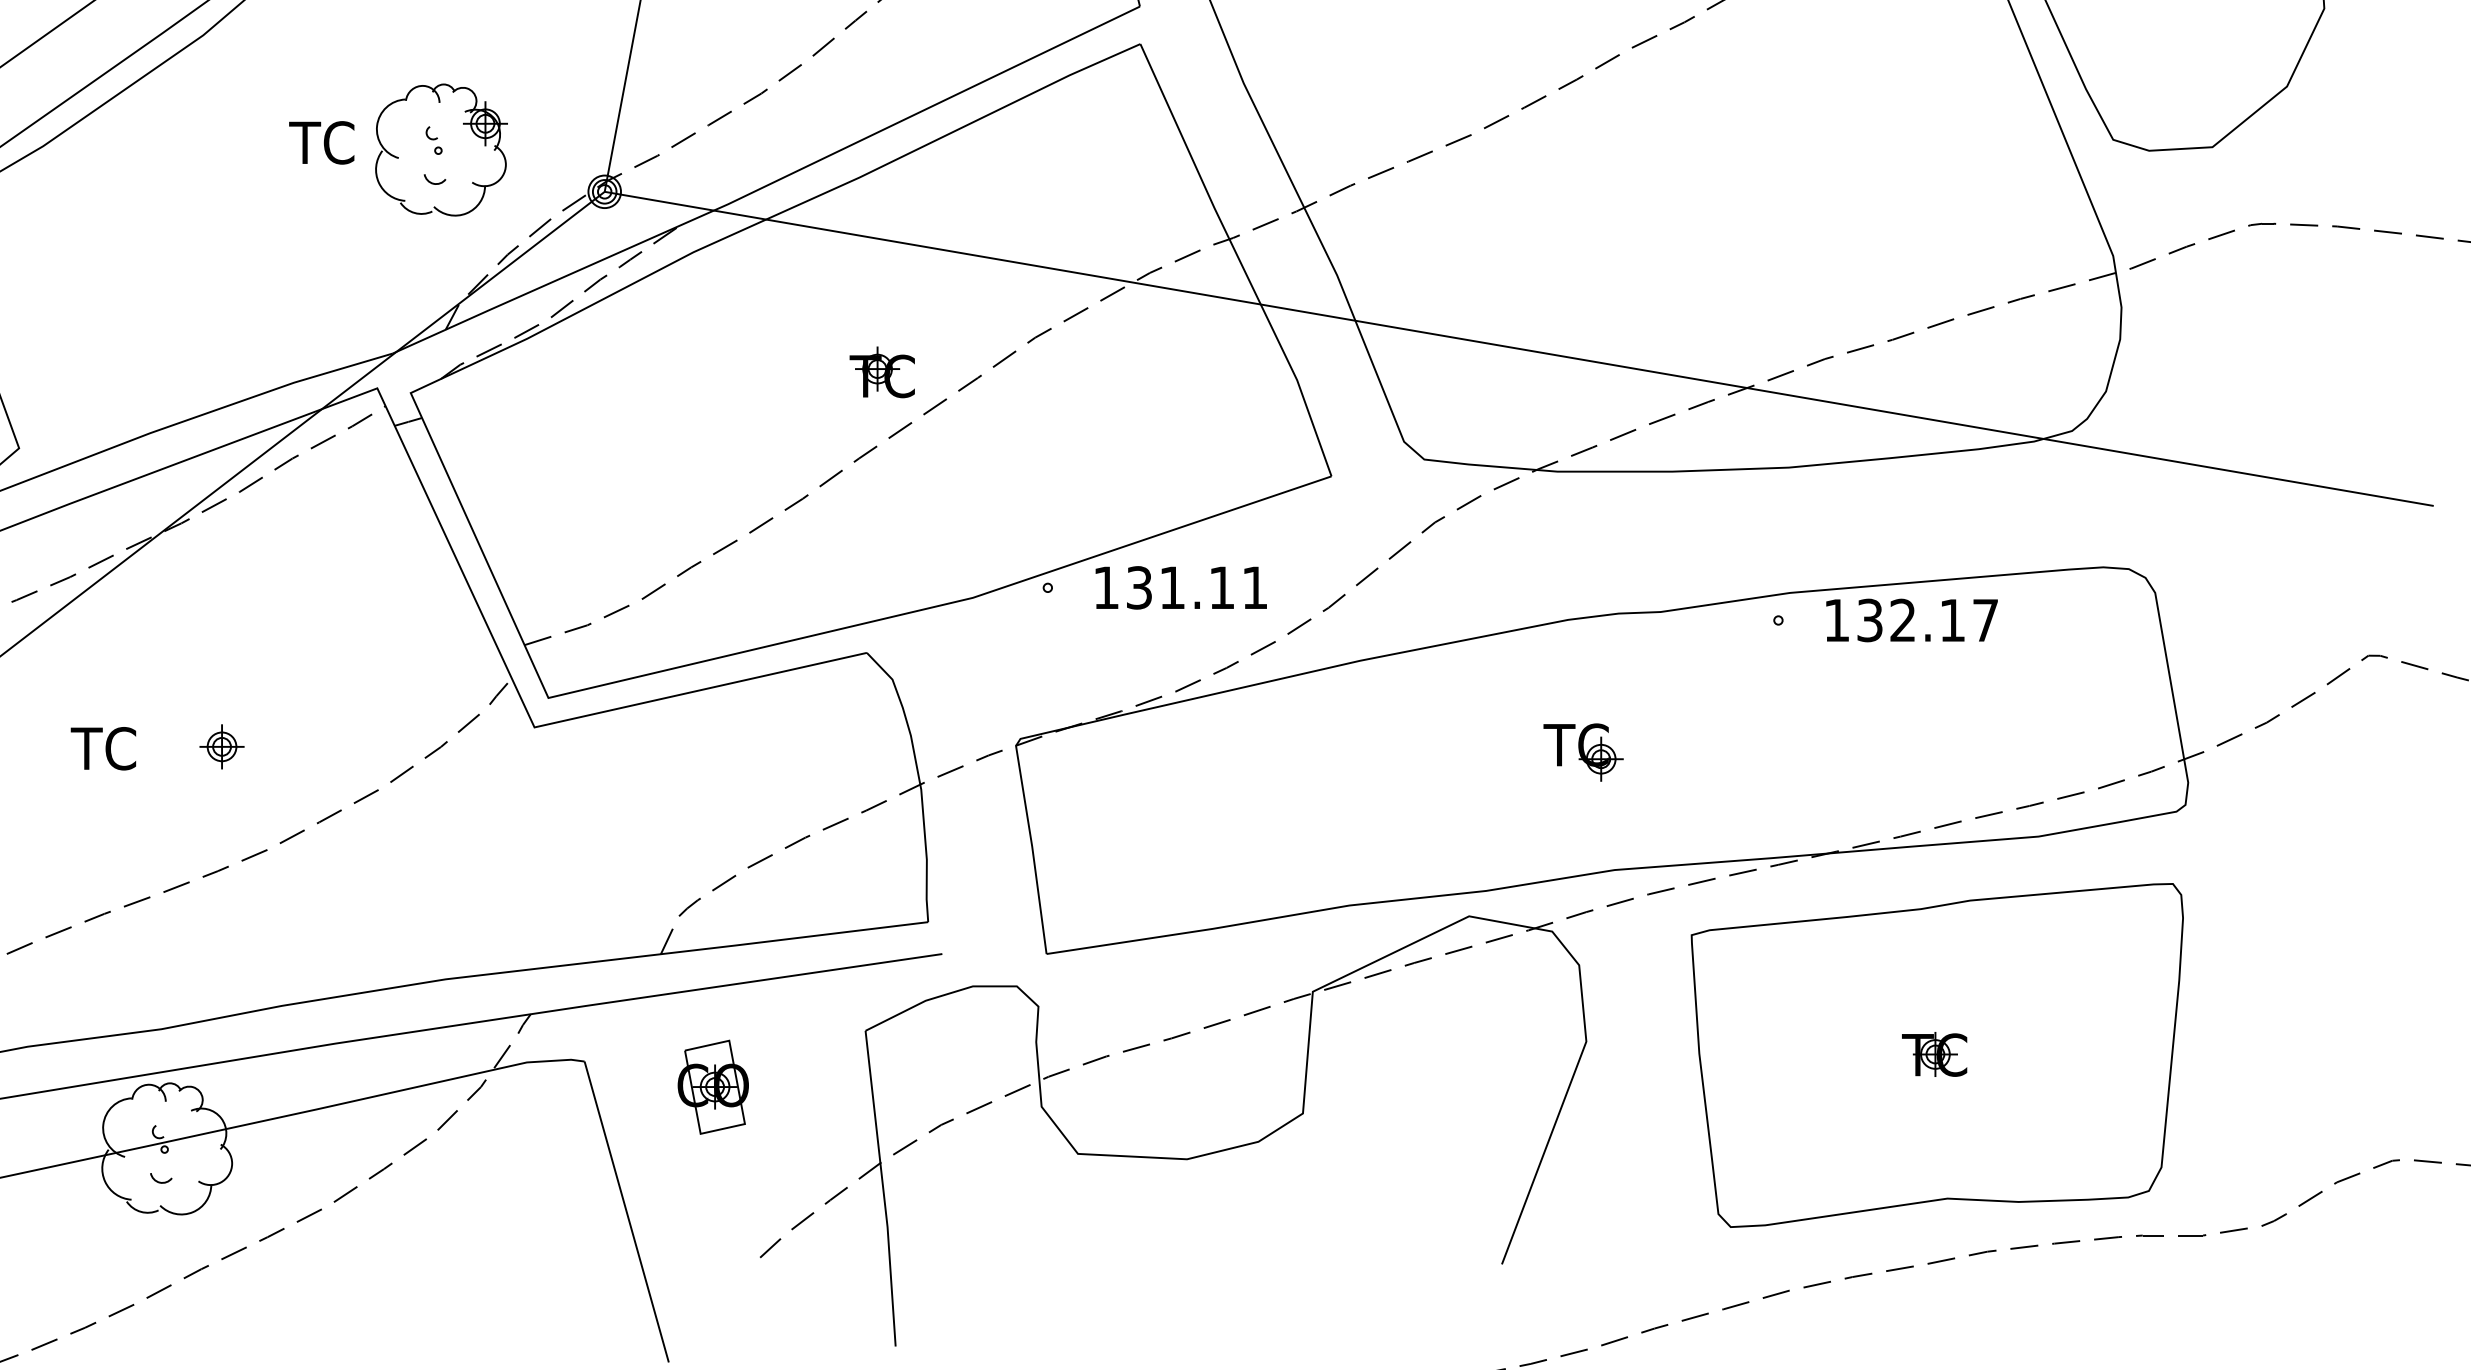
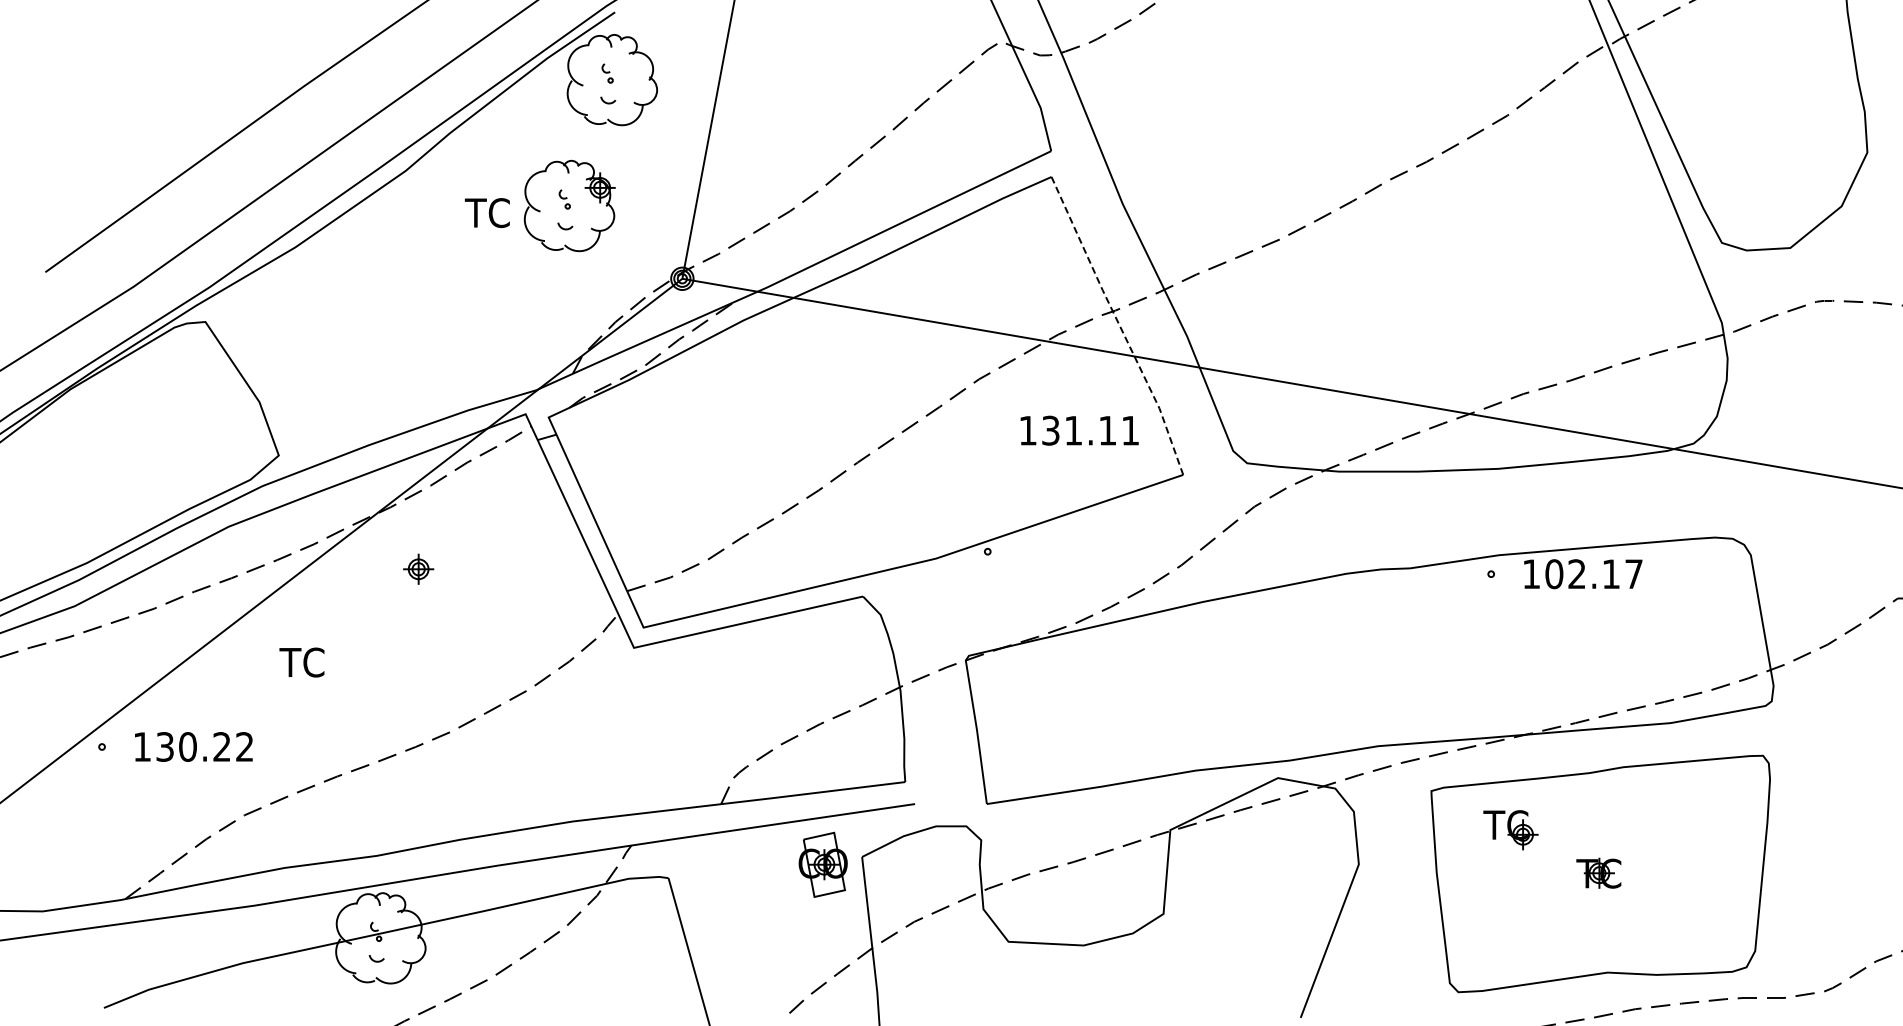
text: (320, 143) -> (486, 213), moved
part: (440, 149) -> (569, 205), moved
line: (1239, 259) -> (1119, 325), solid -> dashed
part: (882, 371) -> (873, 402), removed
text: (1180, 587) -> (1079, 430), moved
text: (1870, 620) -> (1554, 574), 132.17 -> 102.17
part: (221, 745) -> (418, 568), moved
text: (102, 748) -> (301, 662), moved
part: (1582, 752) -> (1510, 830), moved
part: (712, 1086) -> (822, 864), moved

